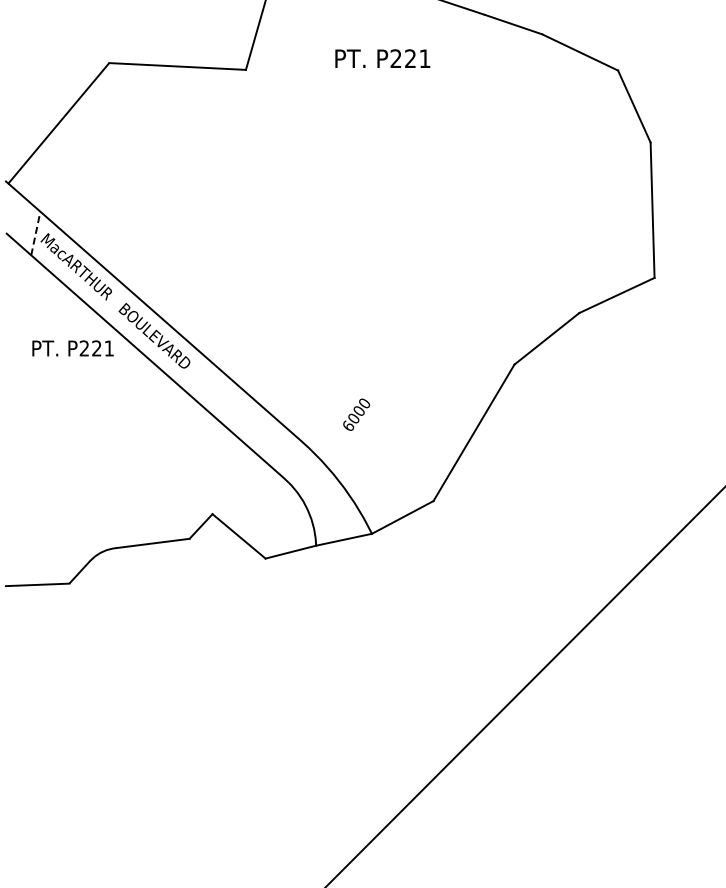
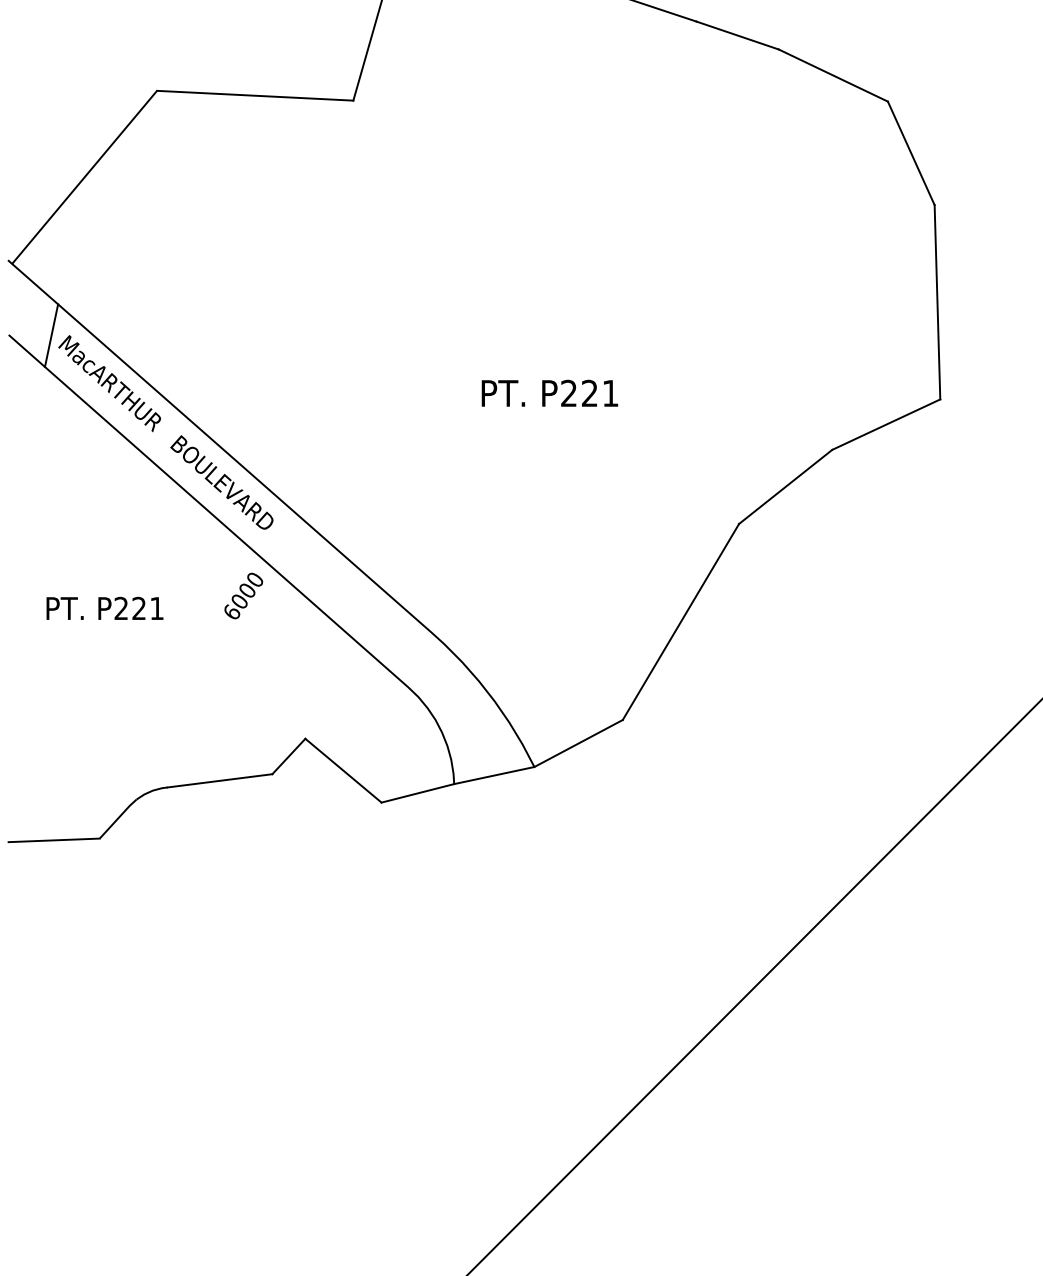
text: (382, 58) -> (549, 393), moved
line: (35, 233) -> (51, 335), dashed -> solid
text: (72, 348) -> (104, 608), moved
text: (356, 414) -> (243, 595), moved

